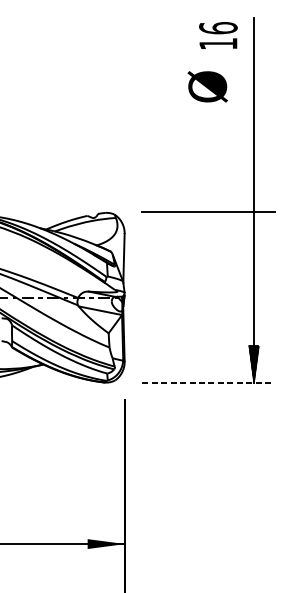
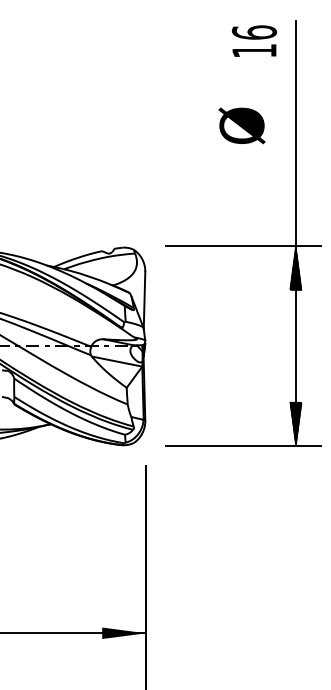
text: (207, 86) -> (241, 125), moved
hatch: (253, 230) -> (295, 268), added
line: (208, 383) -> (243, 446), dashed -> solid

